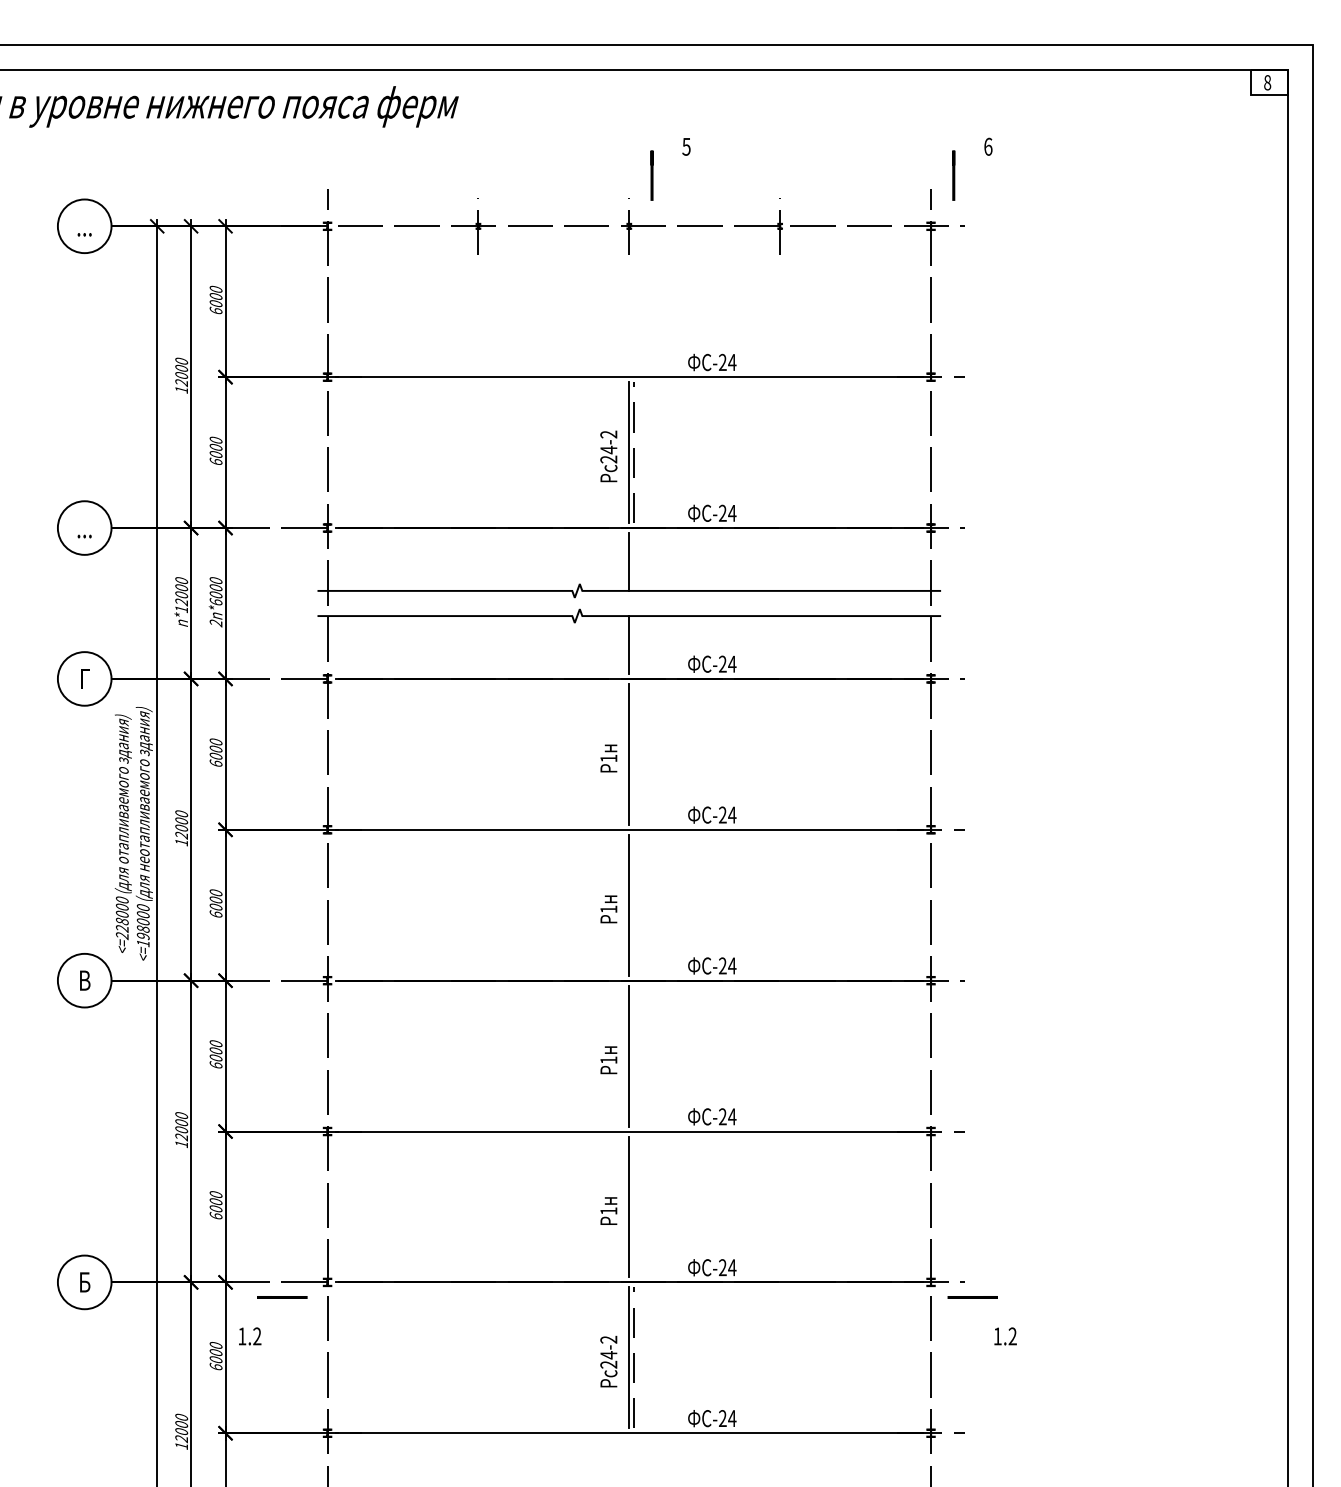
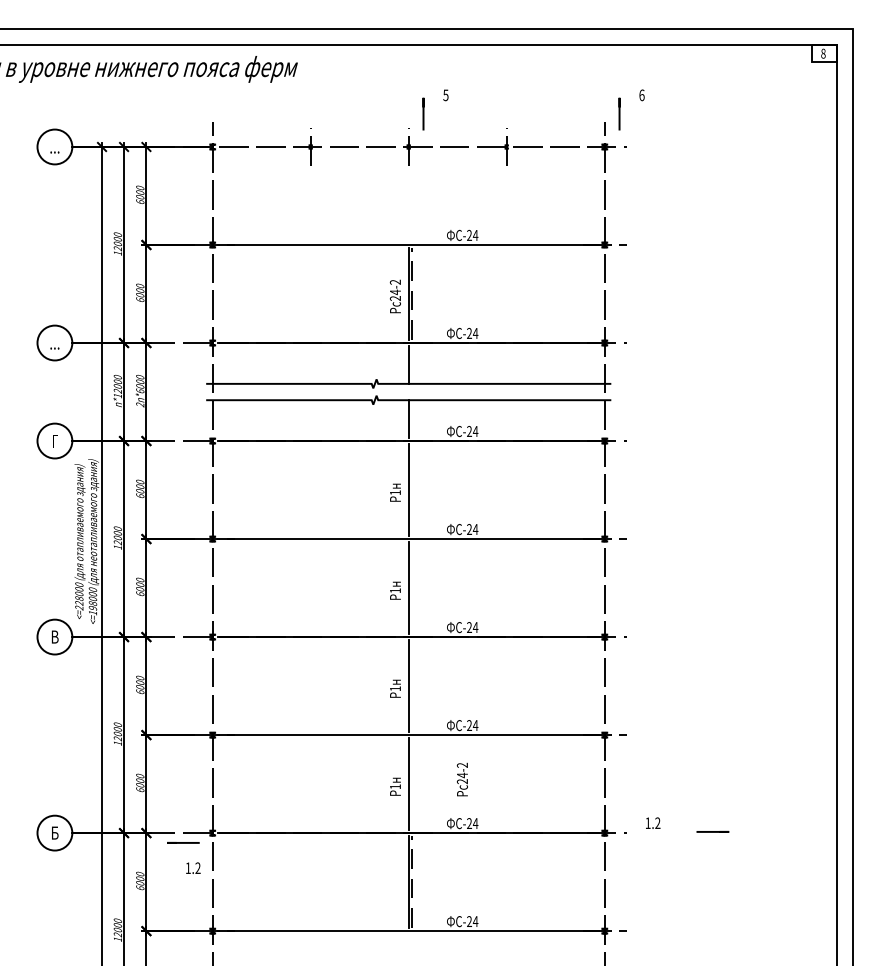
line: (972, 1296) -> (712, 831), moved
text: (250, 1335) -> (193, 867), moved
text: (1006, 1335) -> (653, 822), moved
text: (607, 1361) -> (461, 779), moved

